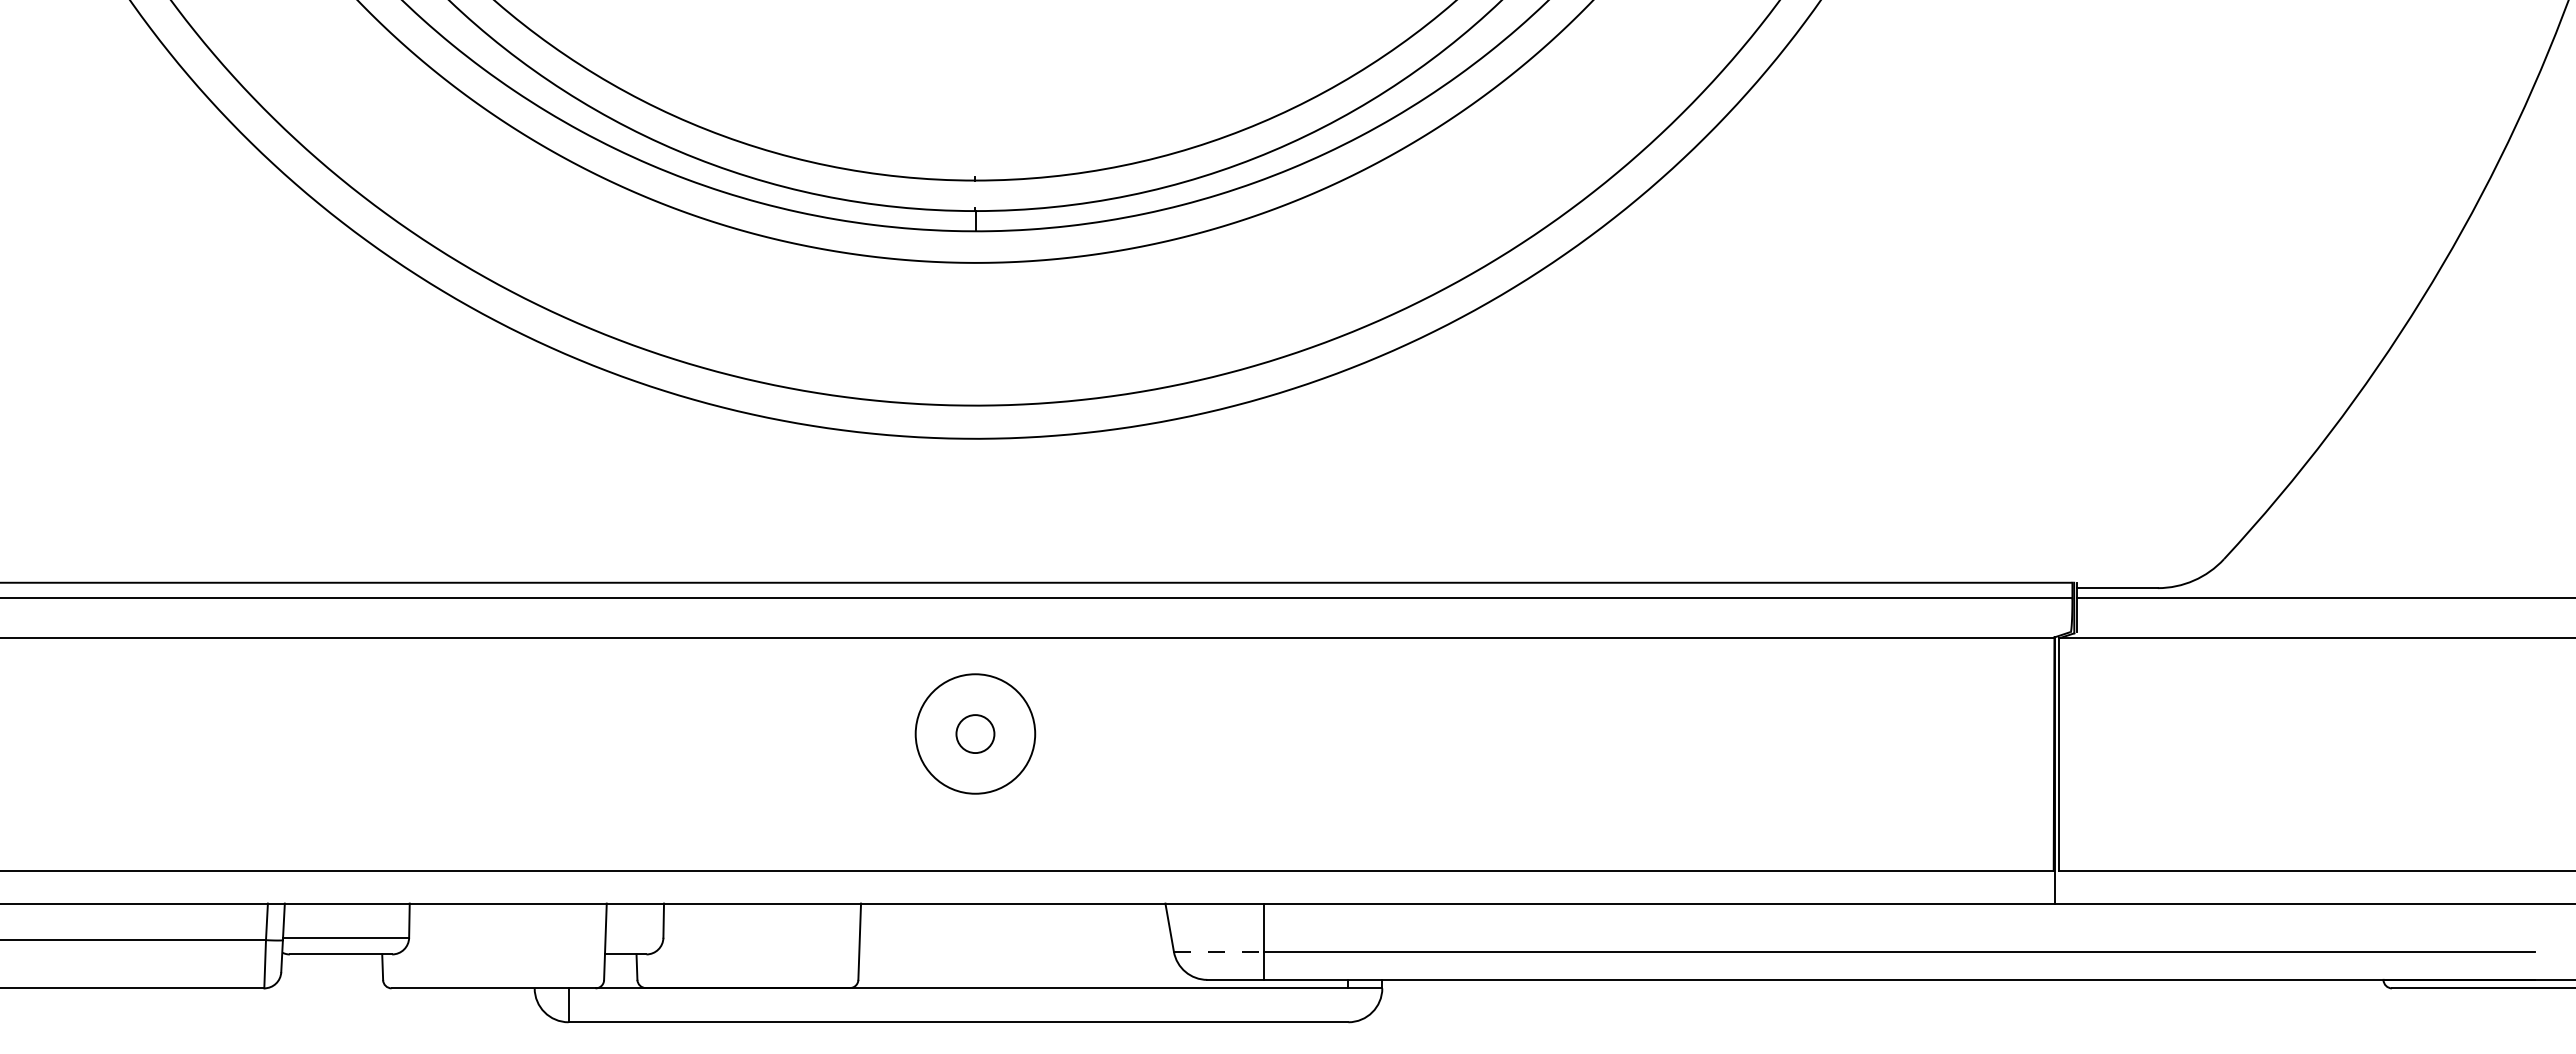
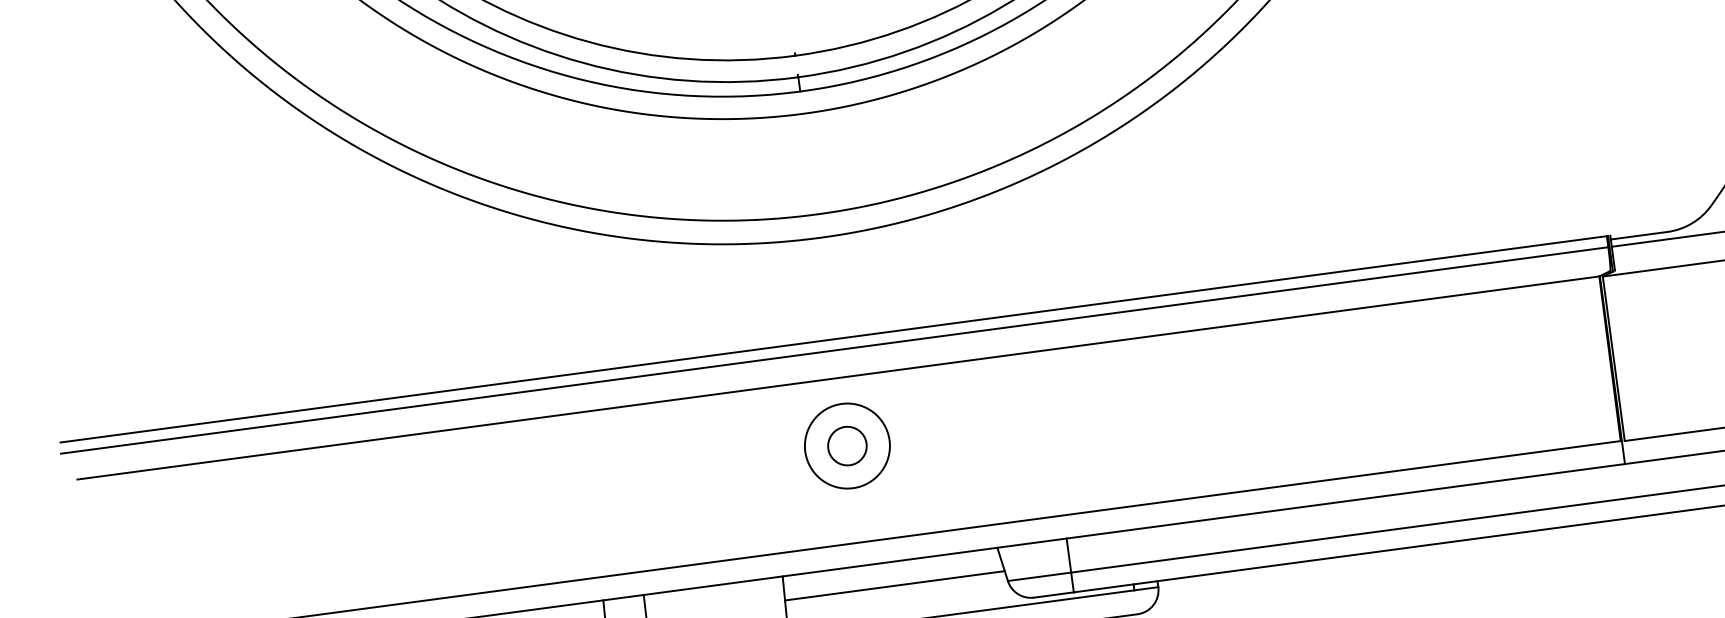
circle: (975, 733) -> (847, 445), size x1.43
line: (1015, 937) -> (894, 585), added
line: (1218, 951) -> (1039, 576), dashed -> solid

